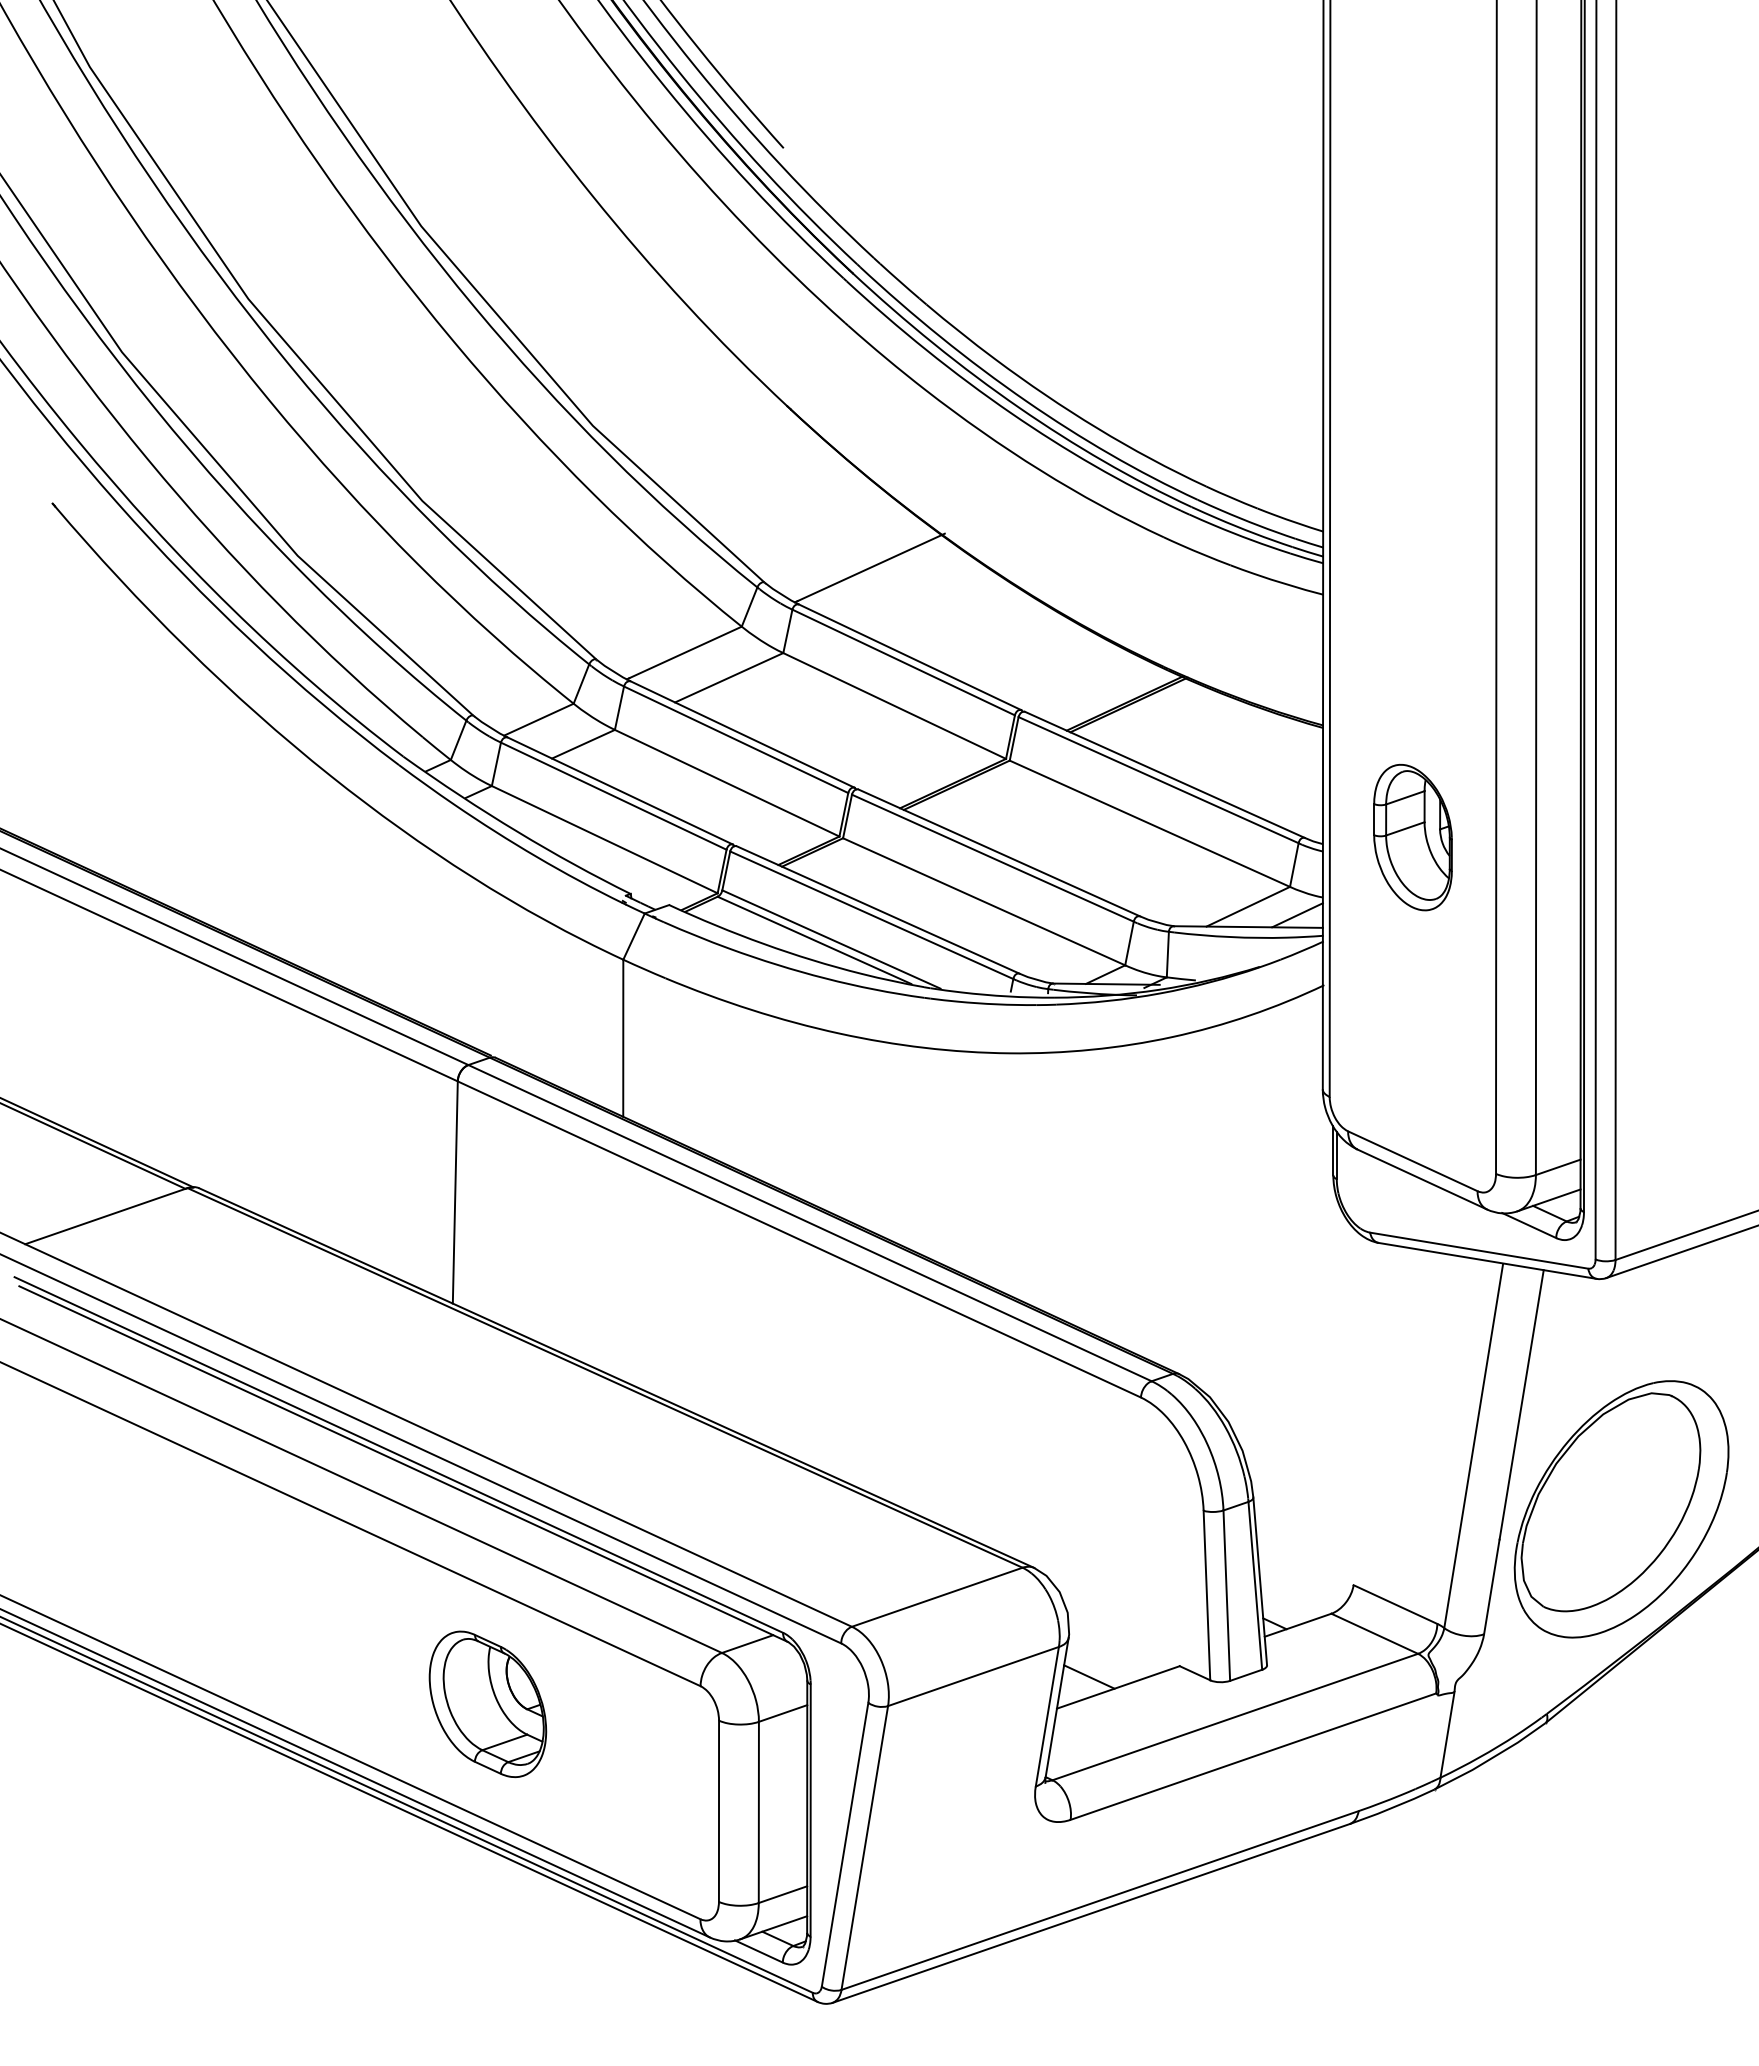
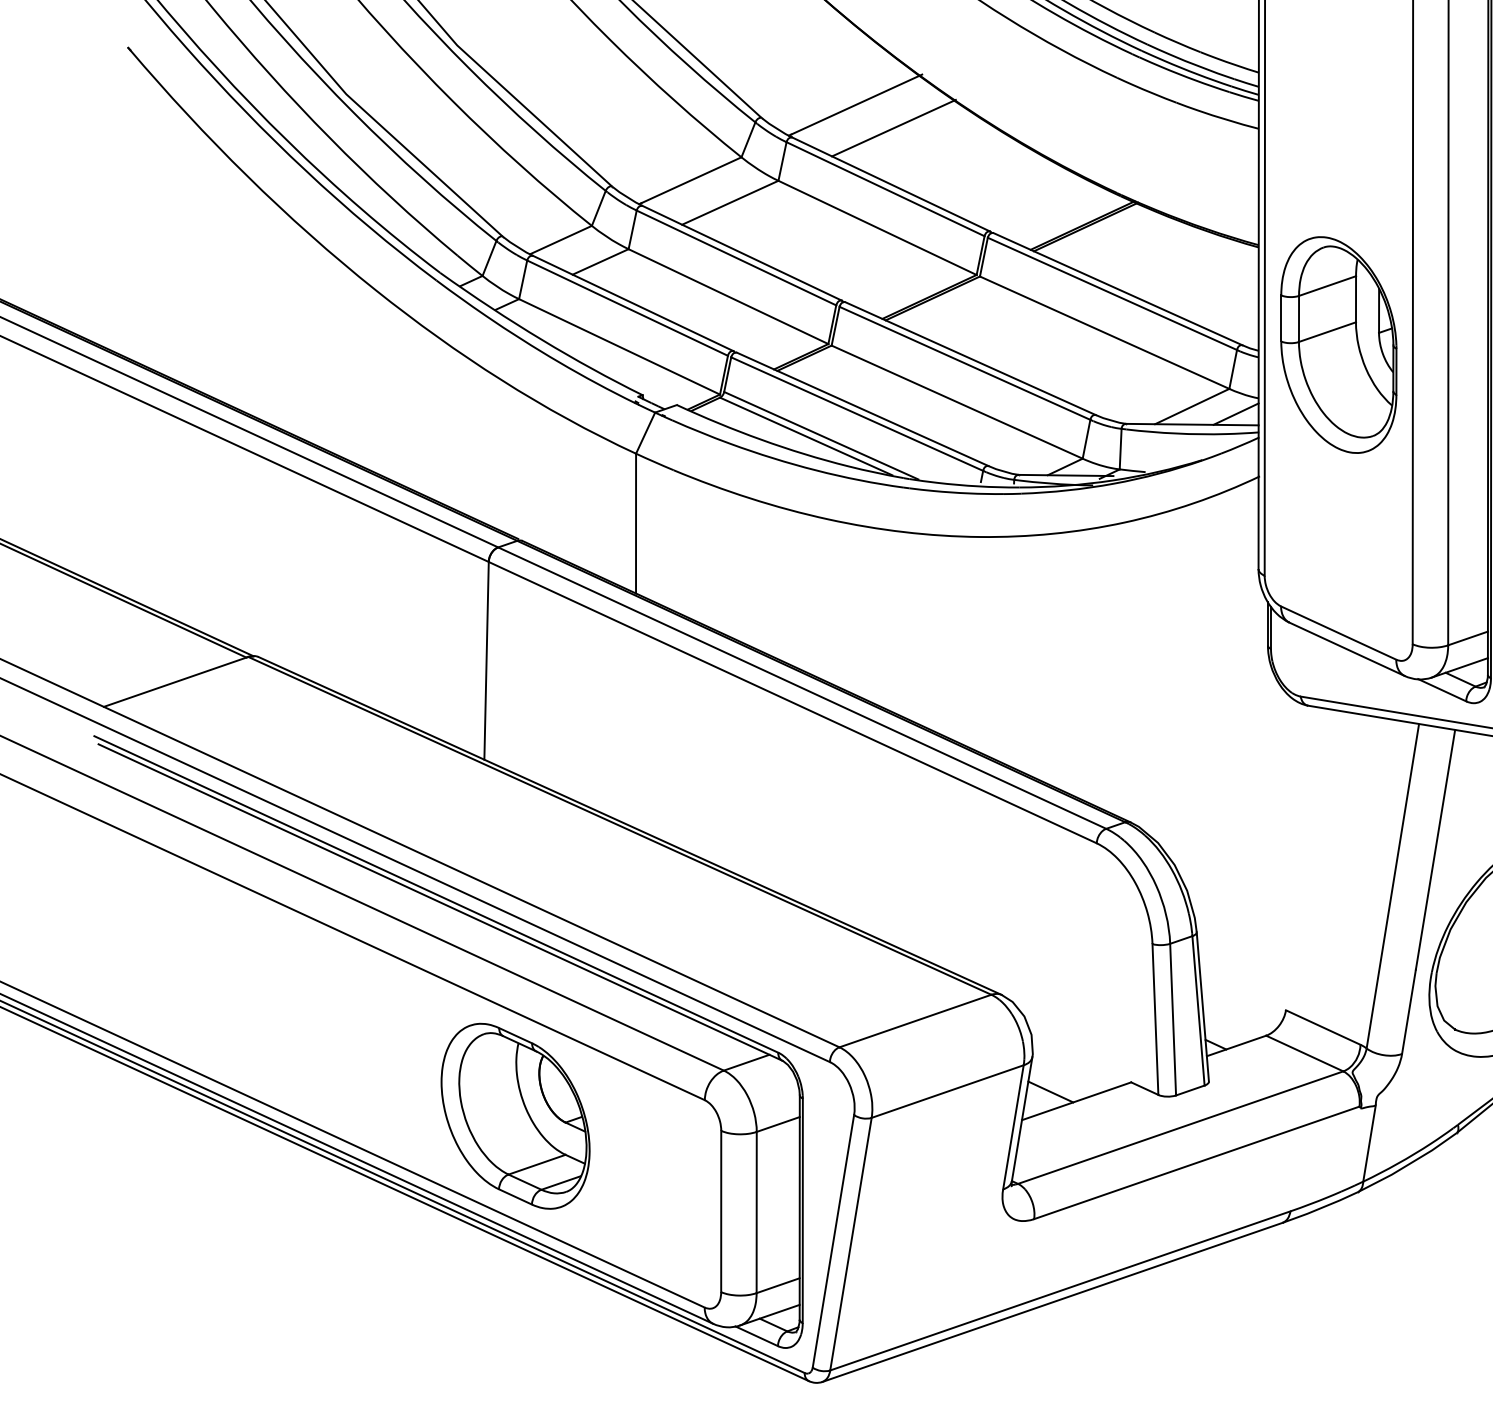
line: (912, 593) -> (893, 127), added
part: (1412, 837) -> (1338, 344), size x1.67
part: (487, 1704) -> (515, 1116), size x1.43

